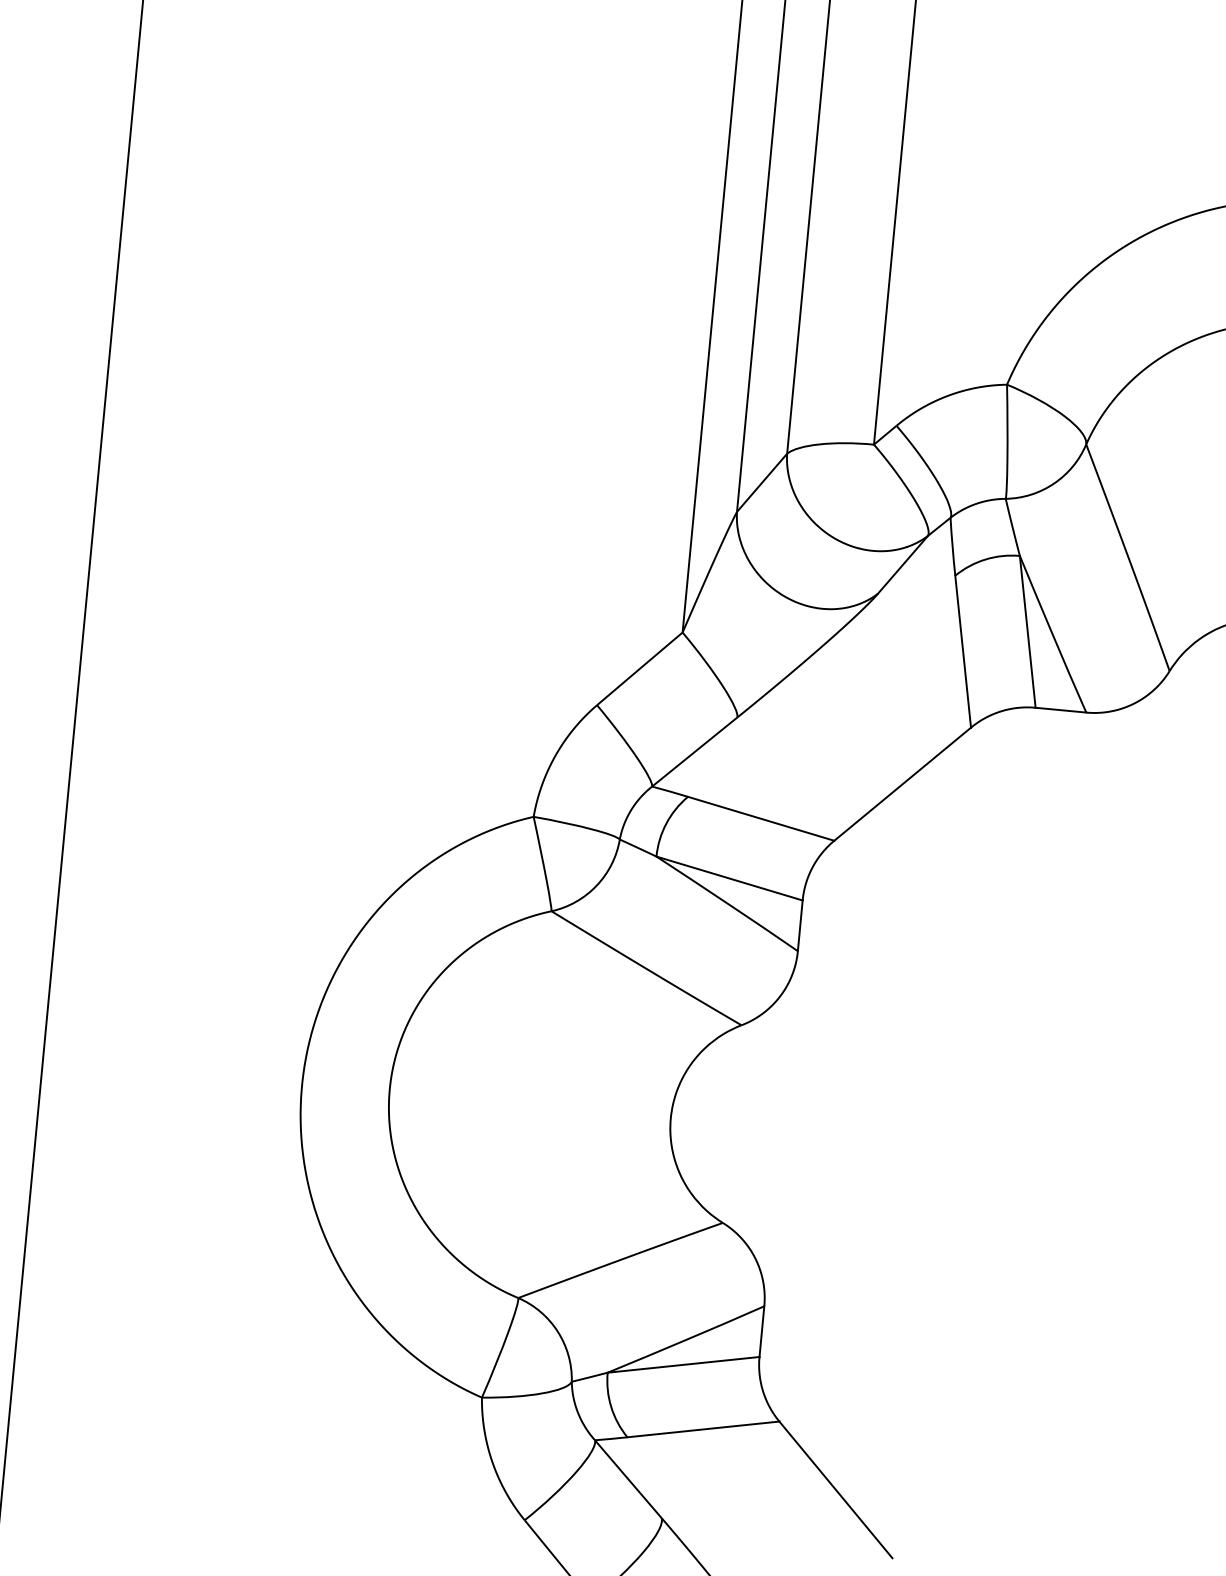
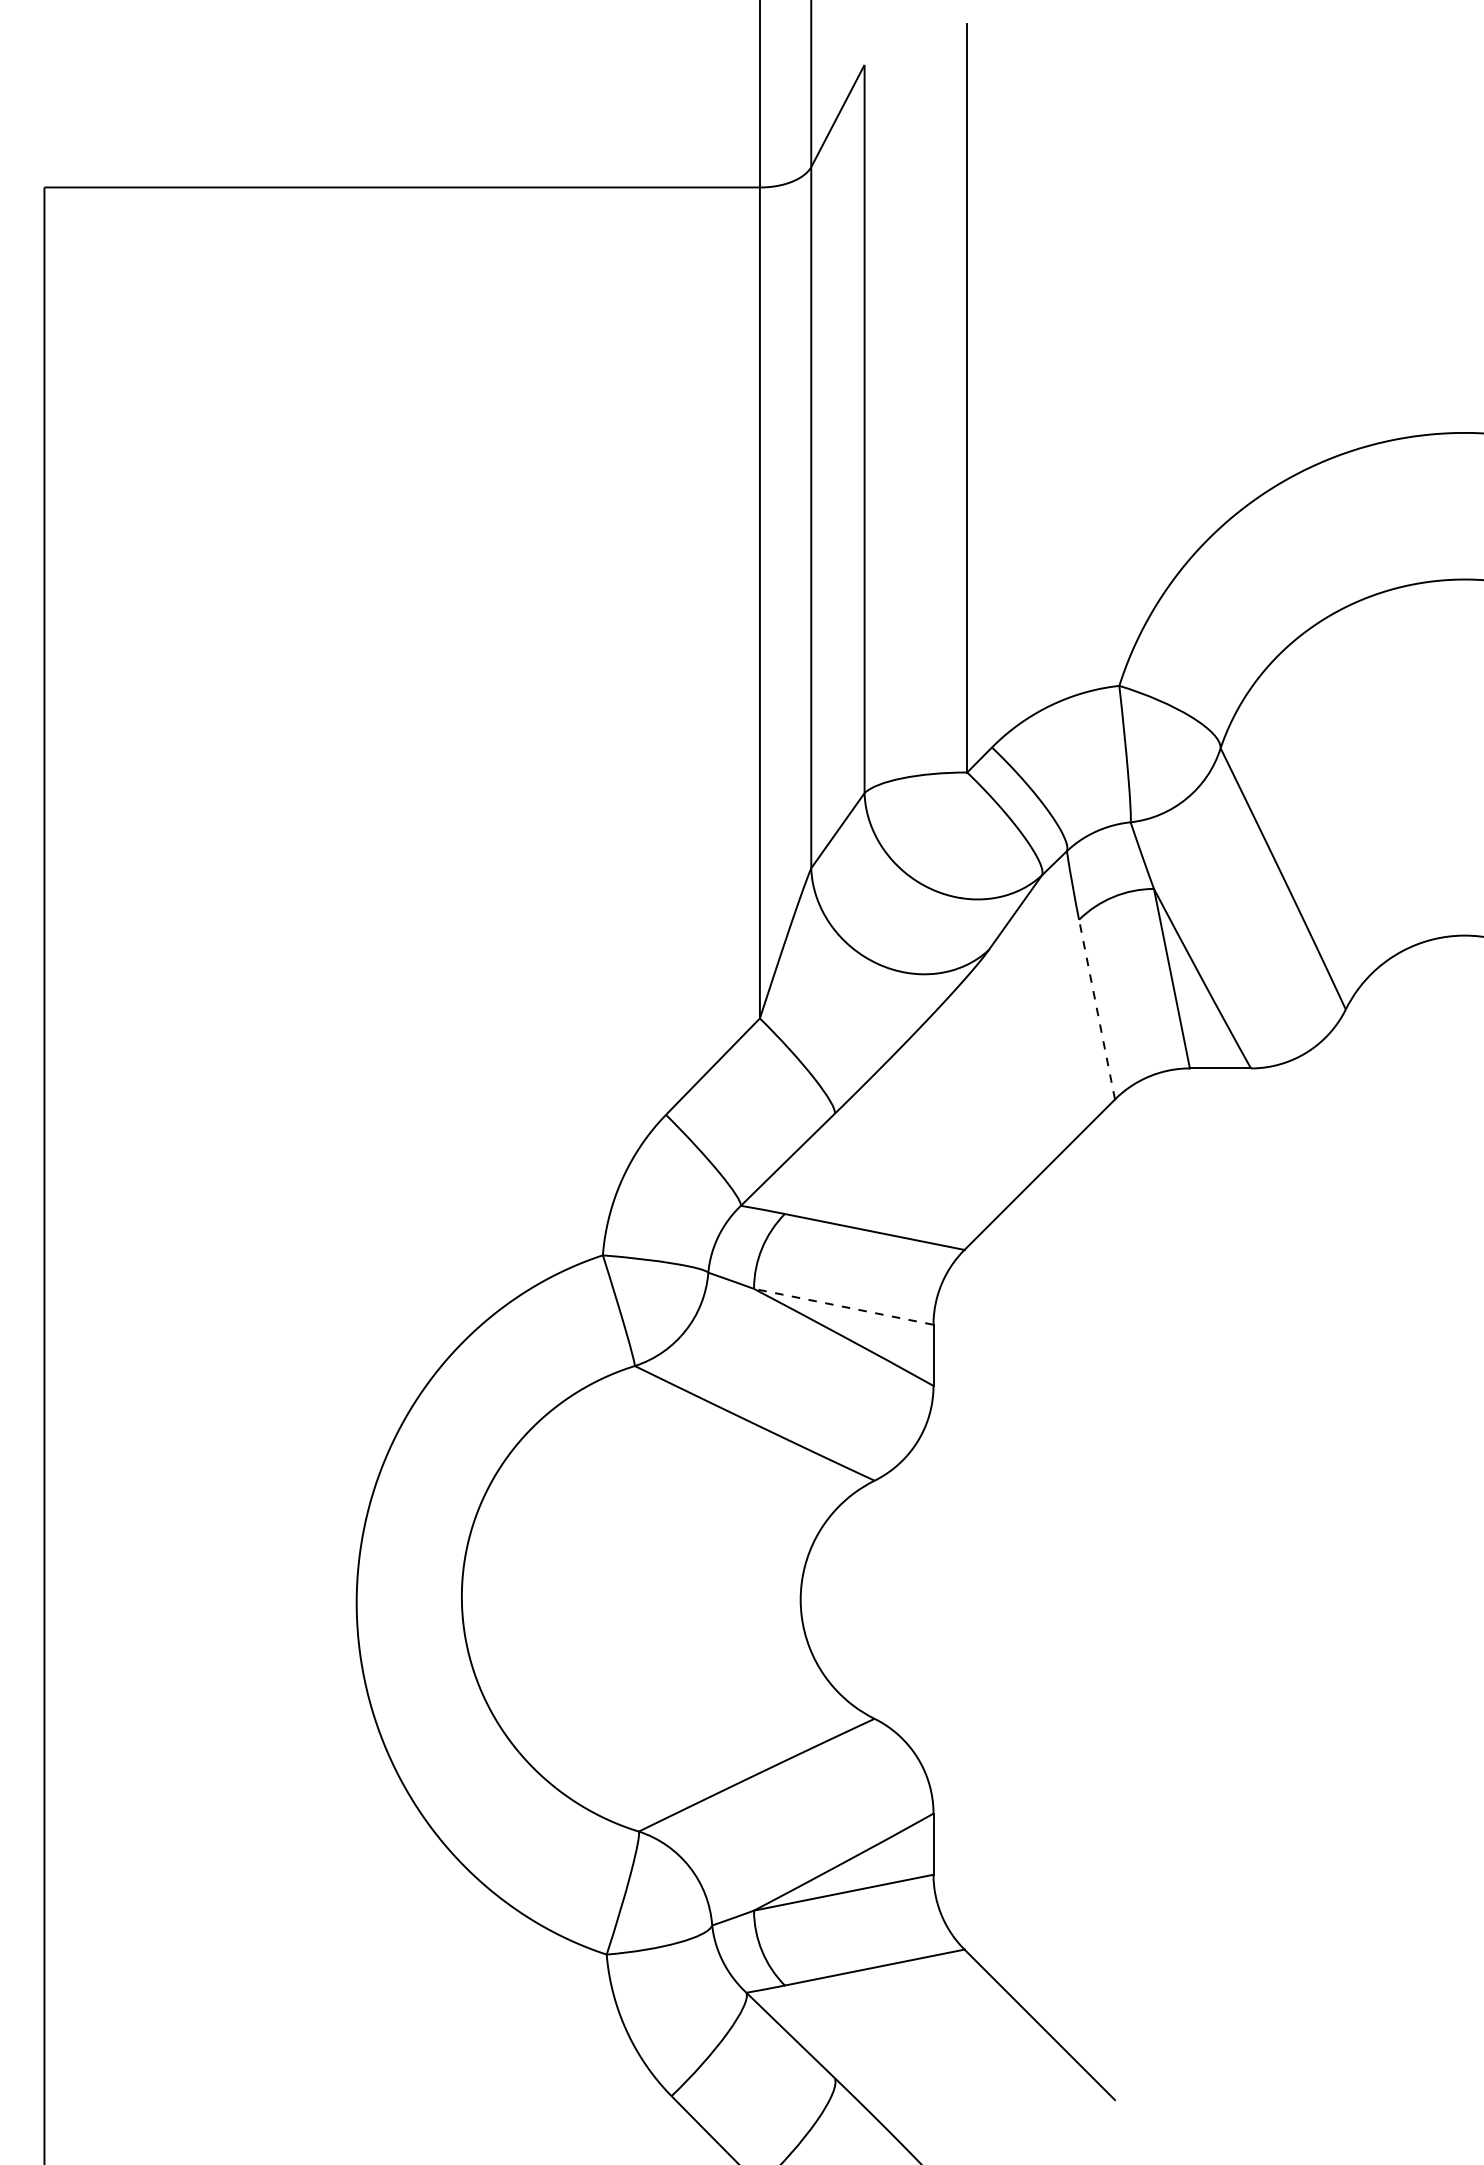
line: (963, 651) -> (1097, 1009), solid -> dashed
line: (729, 878) -> (843, 1306), solid -> dashed

